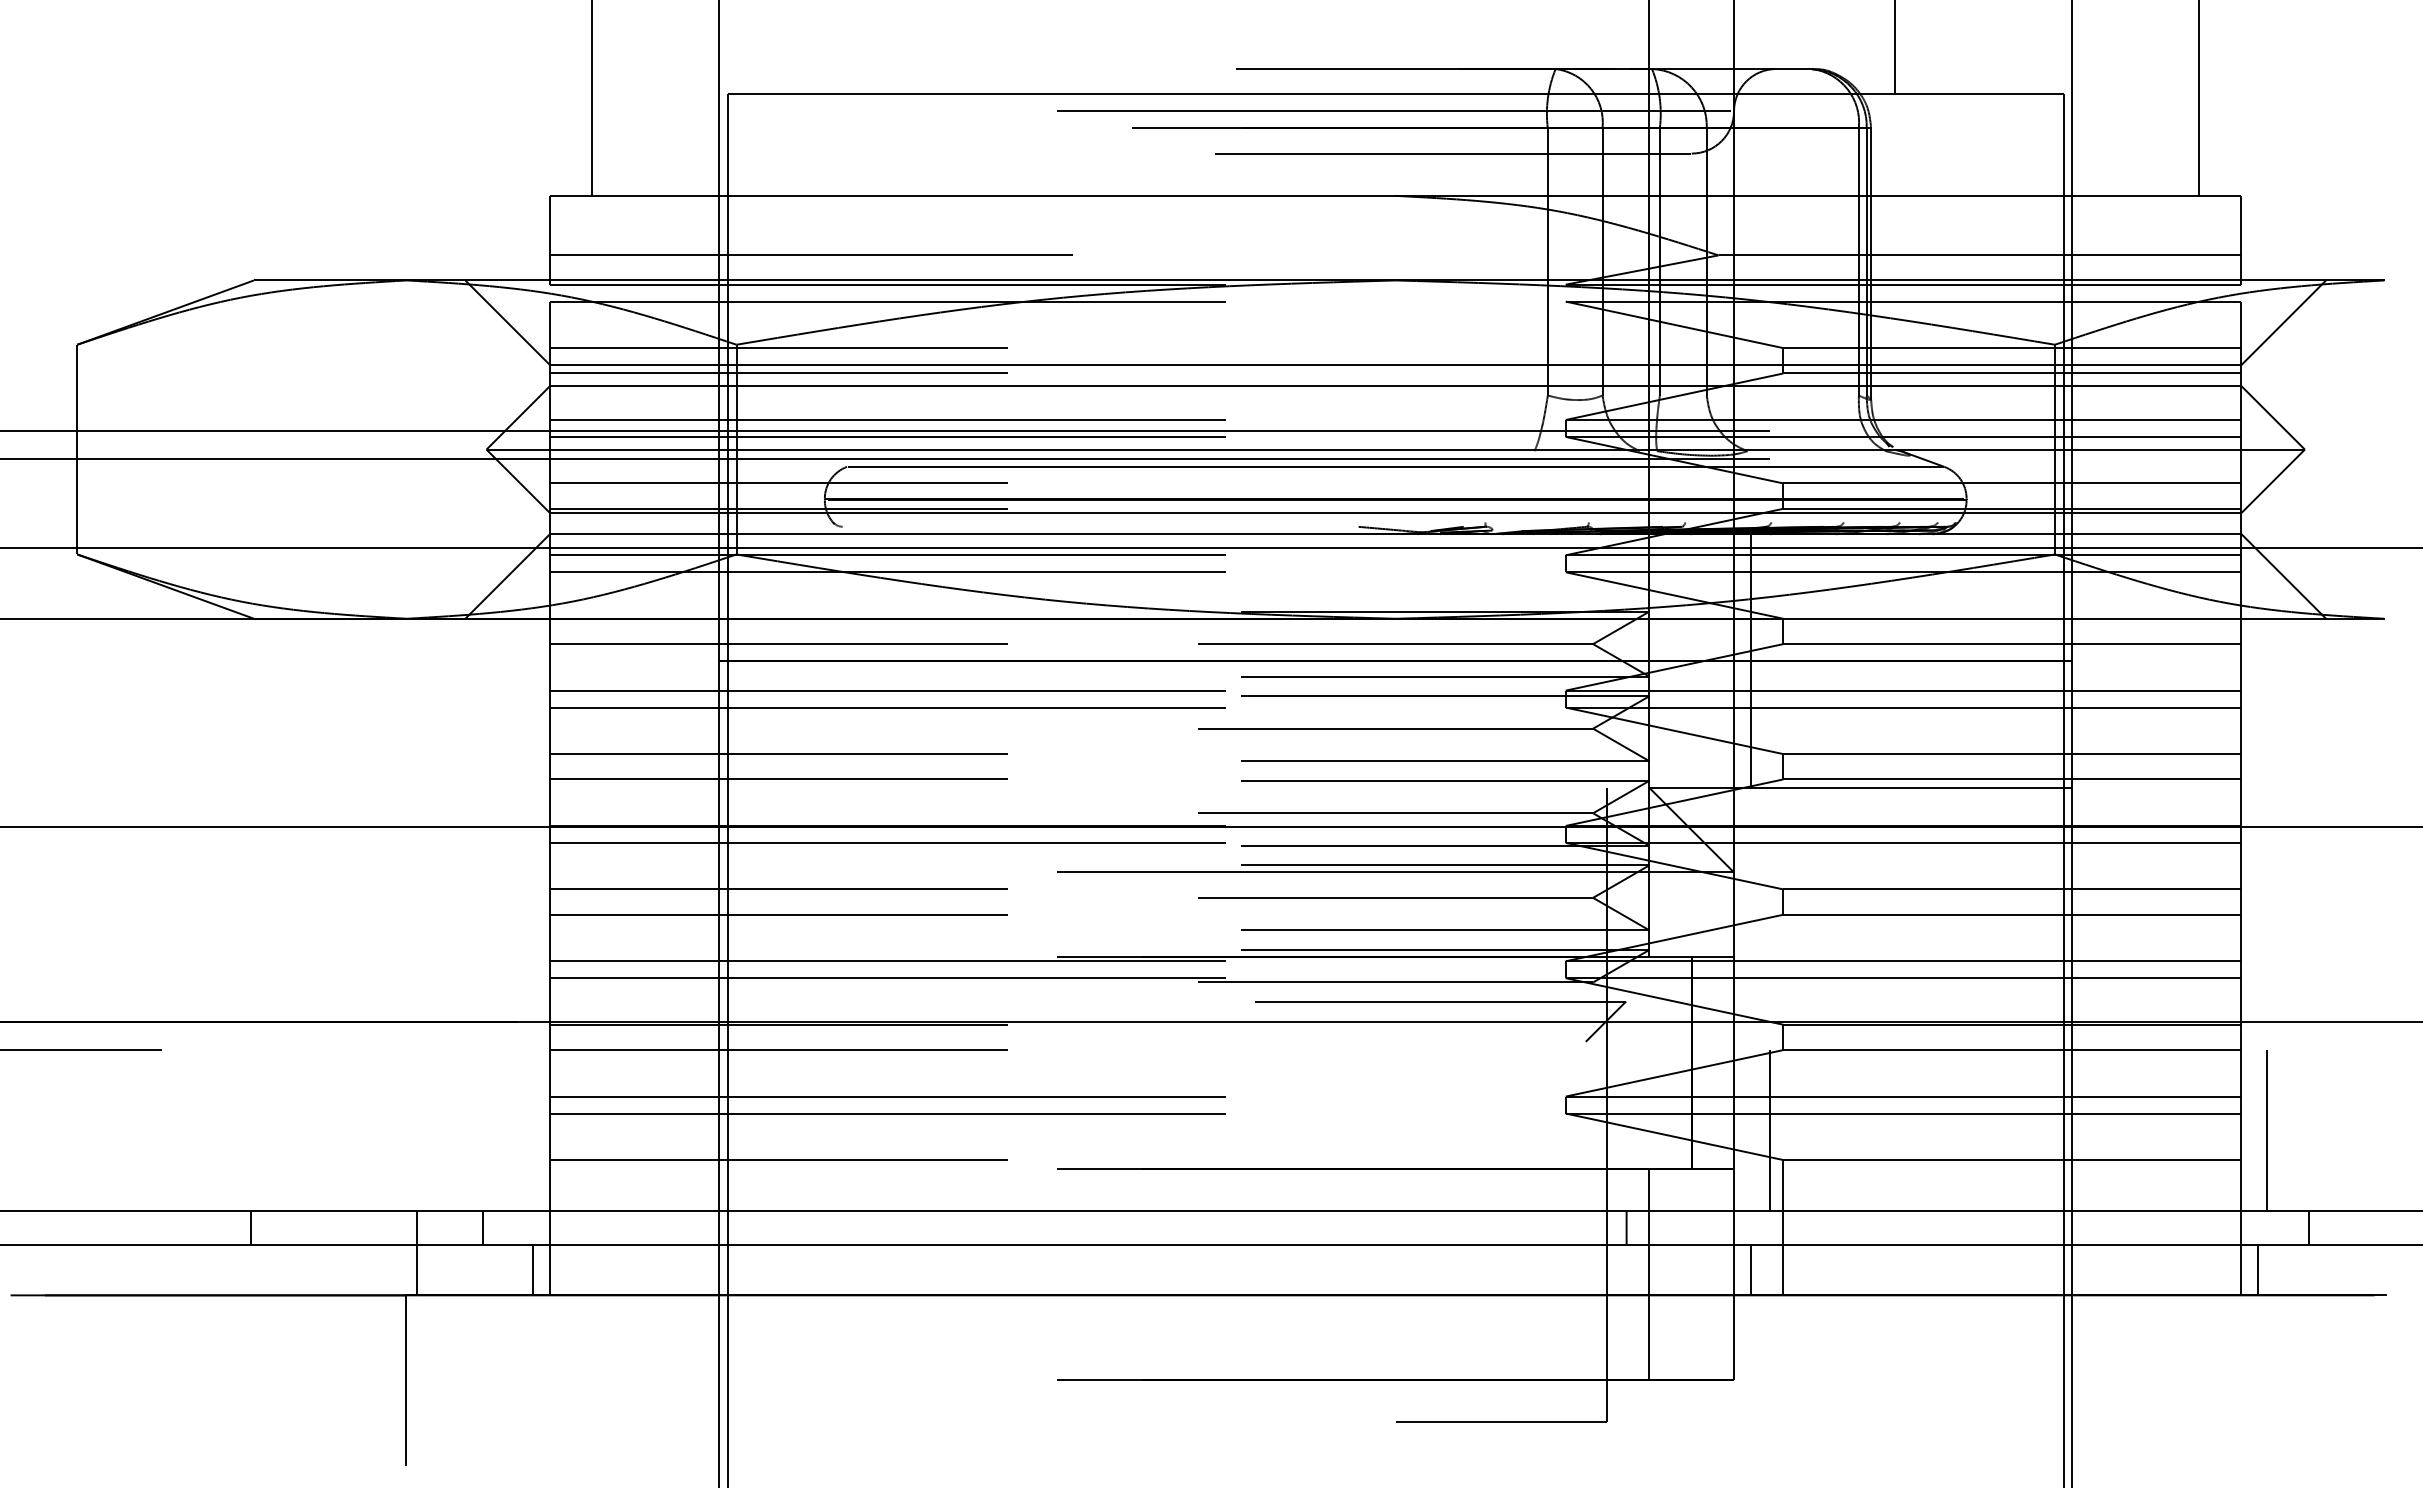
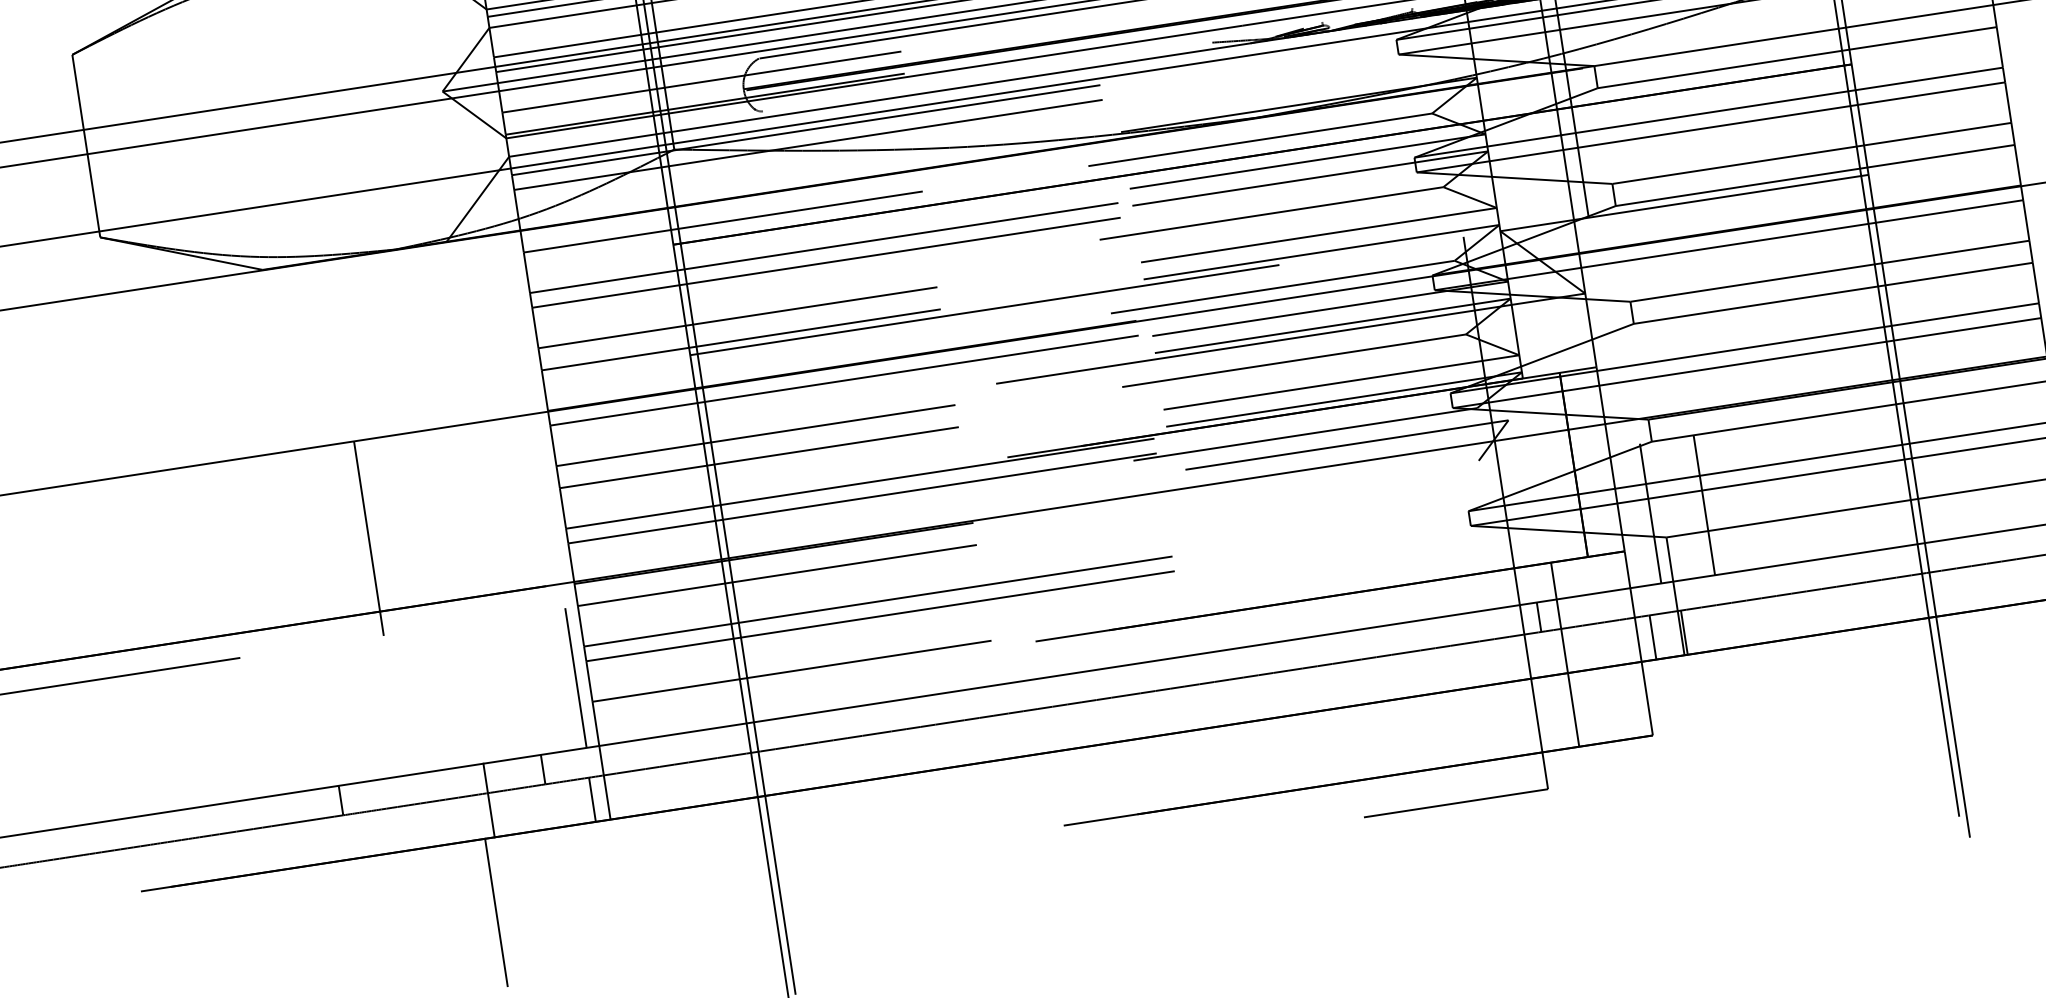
line: (1057, 787) -> (984, 309), added
line: (327, 938) -> (369, 538), added
line: (535, 1130) -> (576, 677), added
line: (1831, 1130) -> (1704, 505), added
line: (1786, 1269) -> (1683, 632), added

